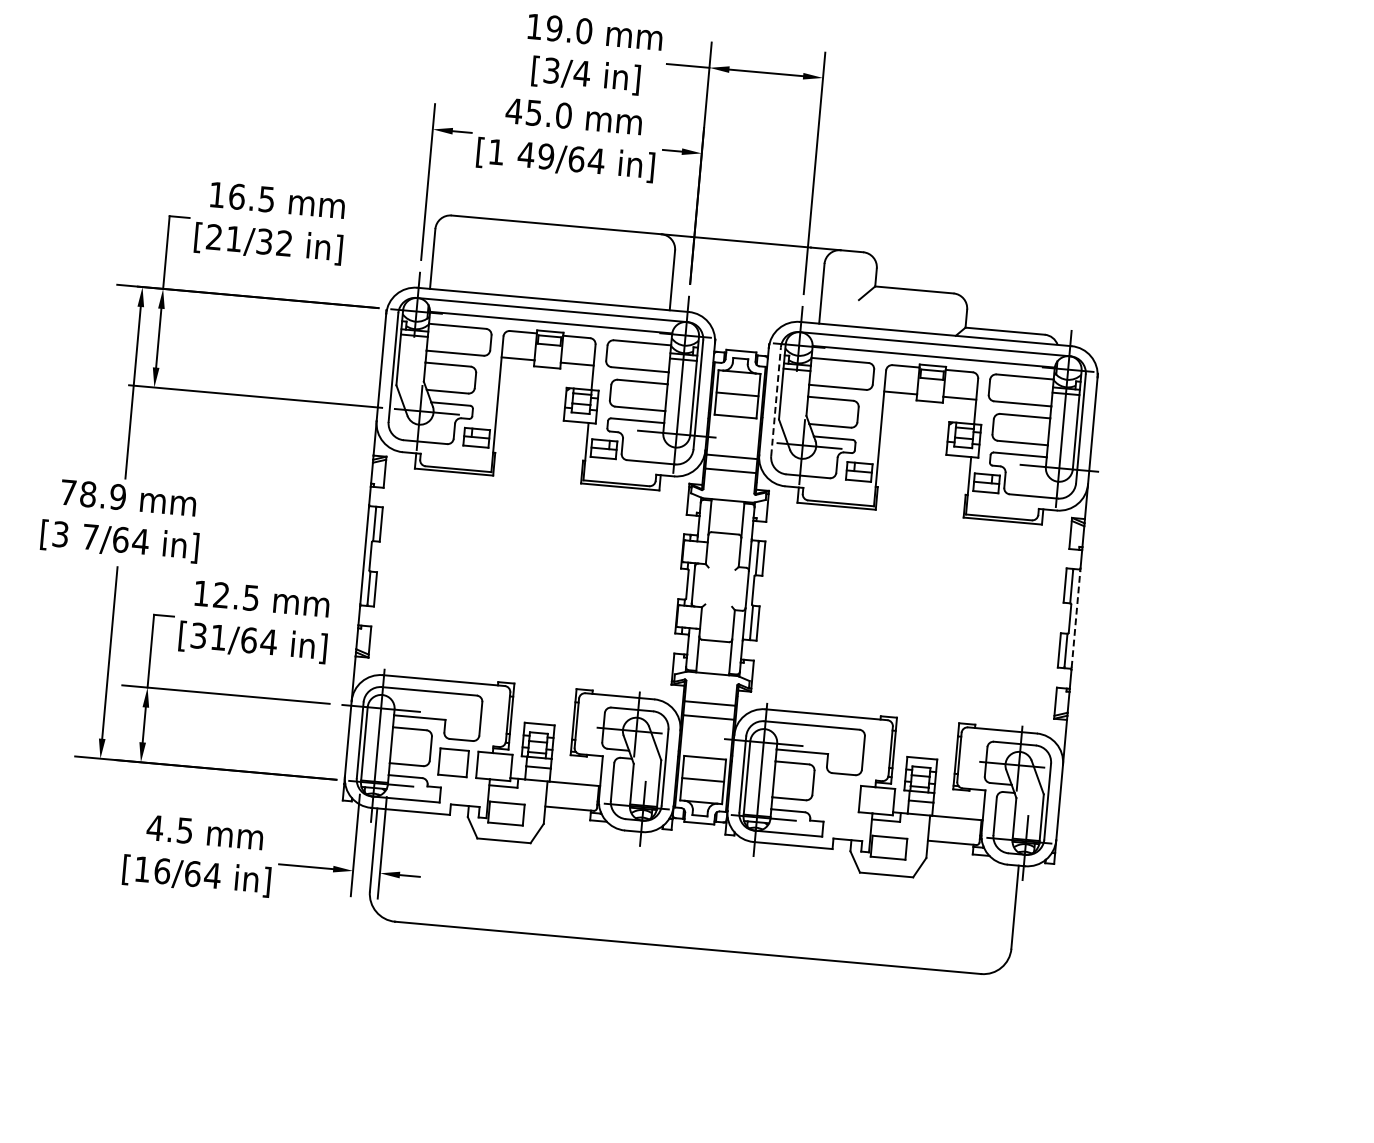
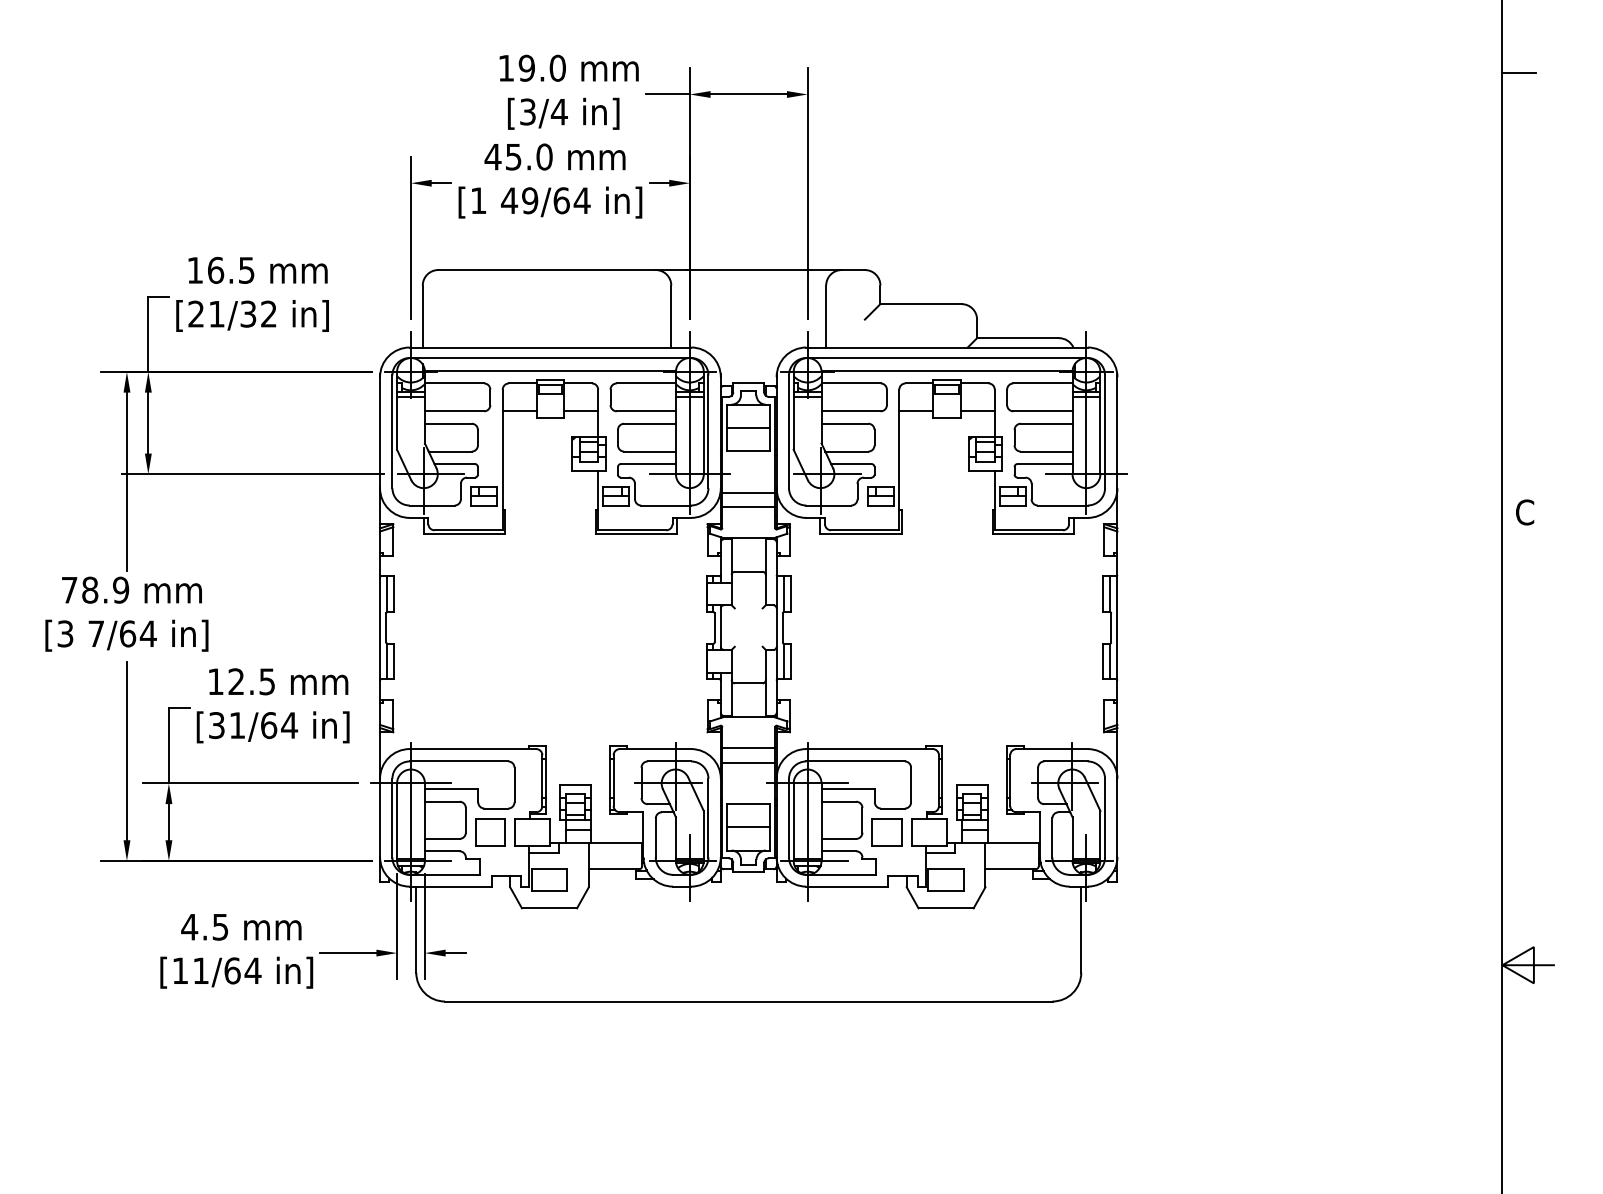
line: (776, 401) -> (789, 431), dashed -> solid
line: (1076, 618) -> (1117, 627), dashed -> solid
part: (835, 796) -> (886, 832), added
text: (162, 870) -> (201, 970), [16/64 -> [11/64

